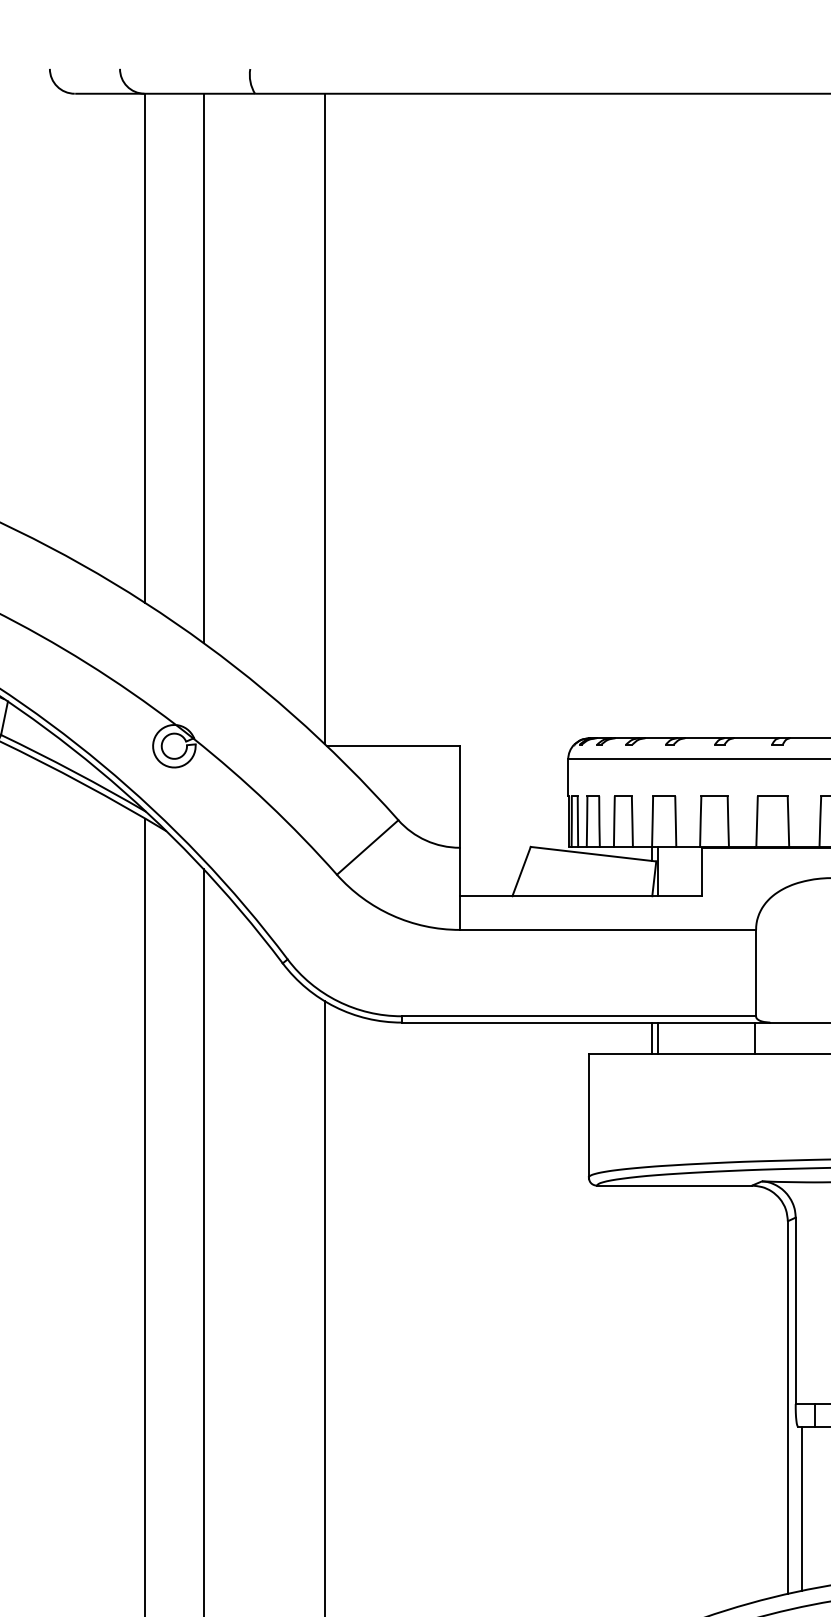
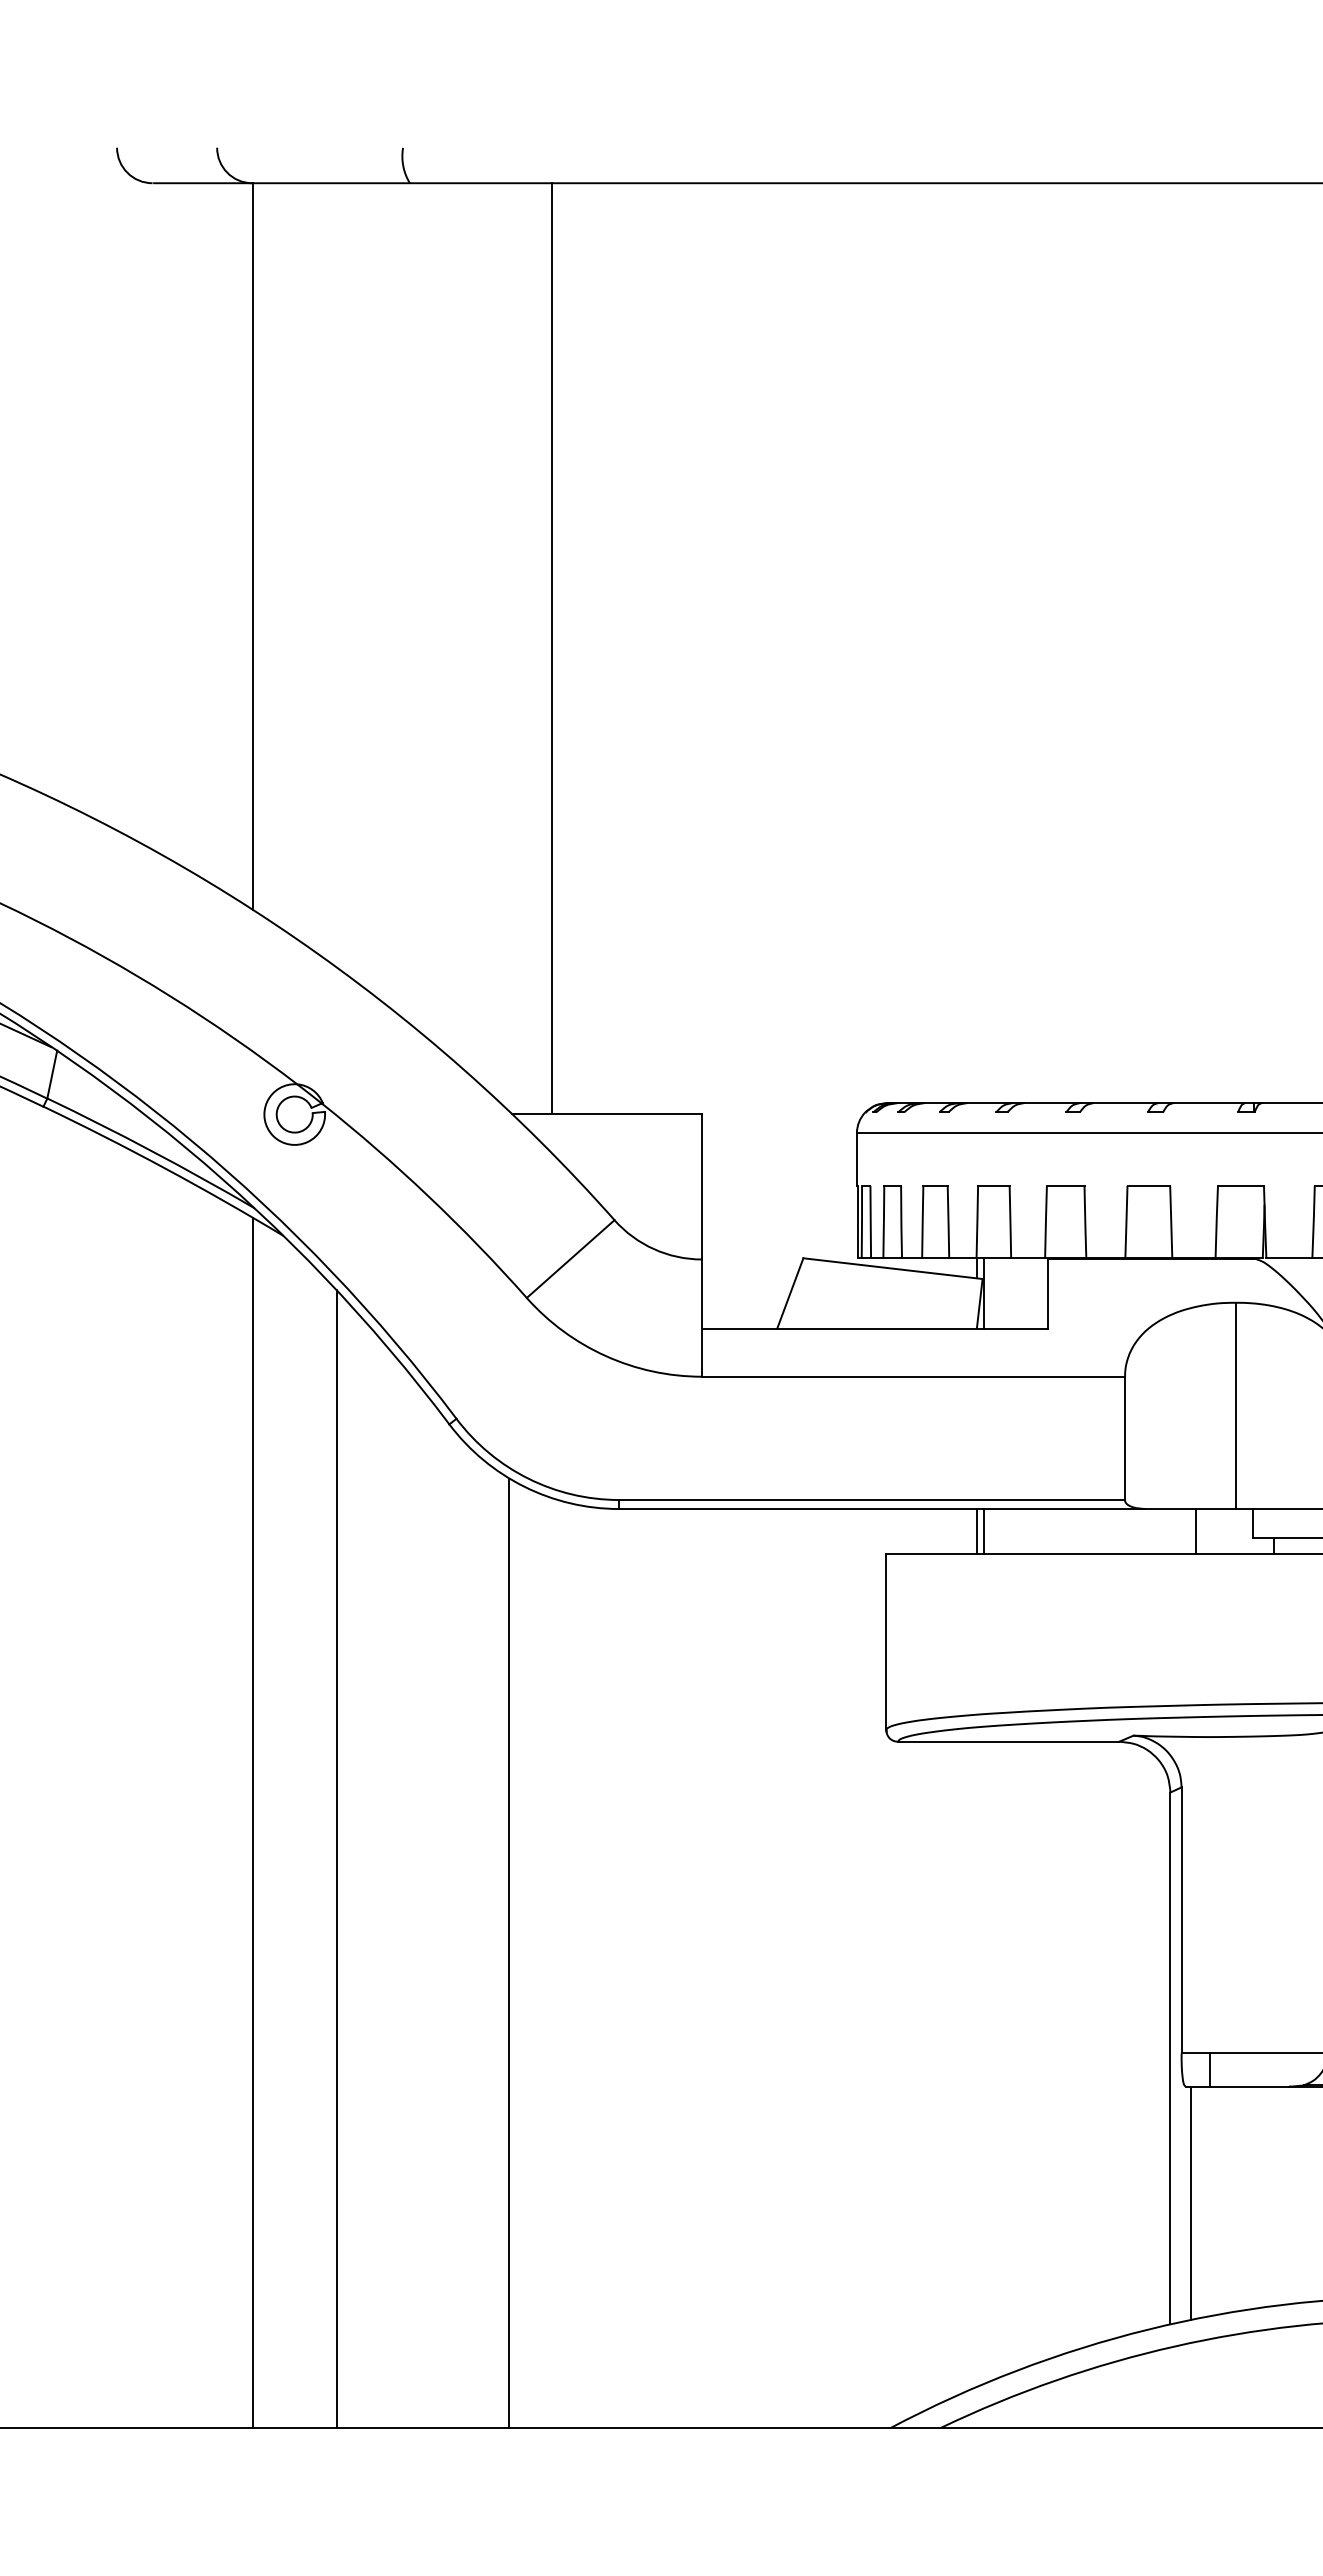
line: (203, 368) -> (336, 575), removed
line: (324, 419) -> (552, 647), moved
line: (755, 1038) -> (1195, 1531), moved

